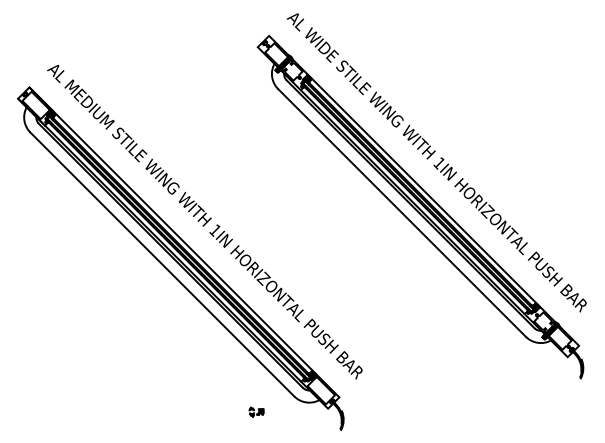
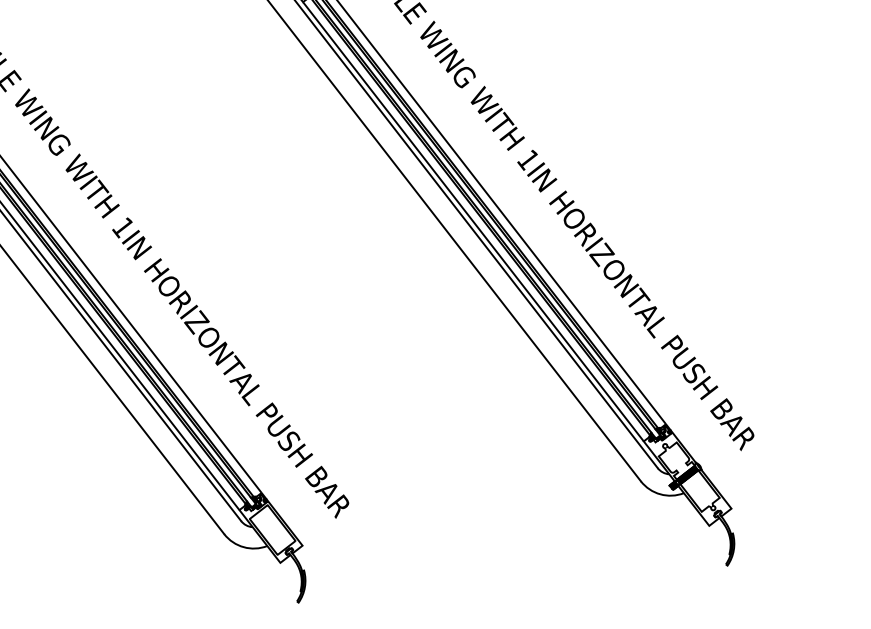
part: (256, 411) -> (155, 552), removed

